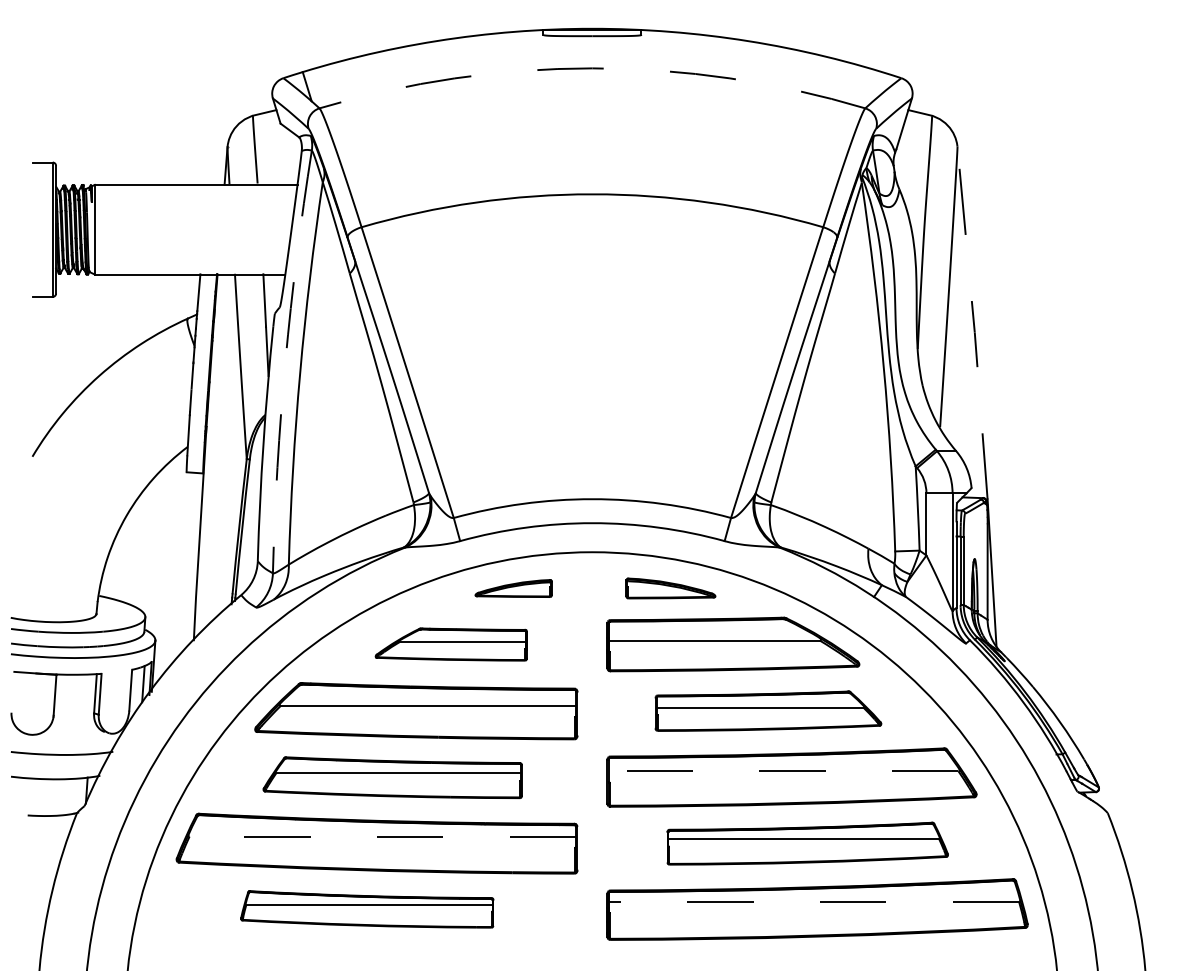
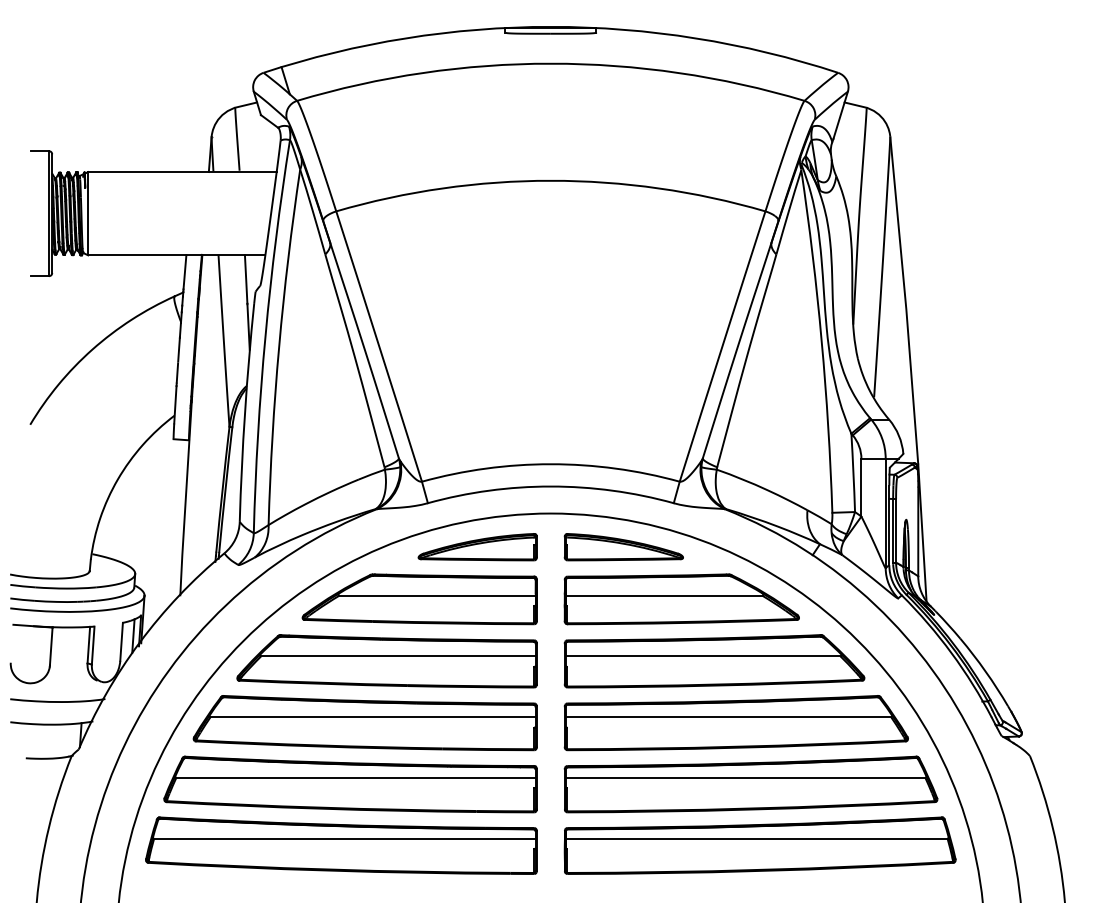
arc: (592, 68) -> (550, 63), dashed -> solid
line: (973, 323) -> (905, 300), dashed -> solid
arc: (285, 361) -> (265, 336), dashed -> solid
part: (513, 588) -> (477, 547), size x1.67
part: (670, 588) -> (623, 547), size x1.43
part: (451, 644) -> (419, 599), size x1.67
part: (768, 711) -> (714, 661), size x1.43
line: (783, 771) -> (728, 717), dashed -> solid
part: (391, 778) -> (364, 723), size x1.43
line: (383, 836) -> (356, 777), dashed -> solid
part: (807, 843) -> (750, 784), size x1.43
line: (813, 901) -> (756, 838), dashed -> solid
part: (367, 909) -> (341, 845), size x1.67

